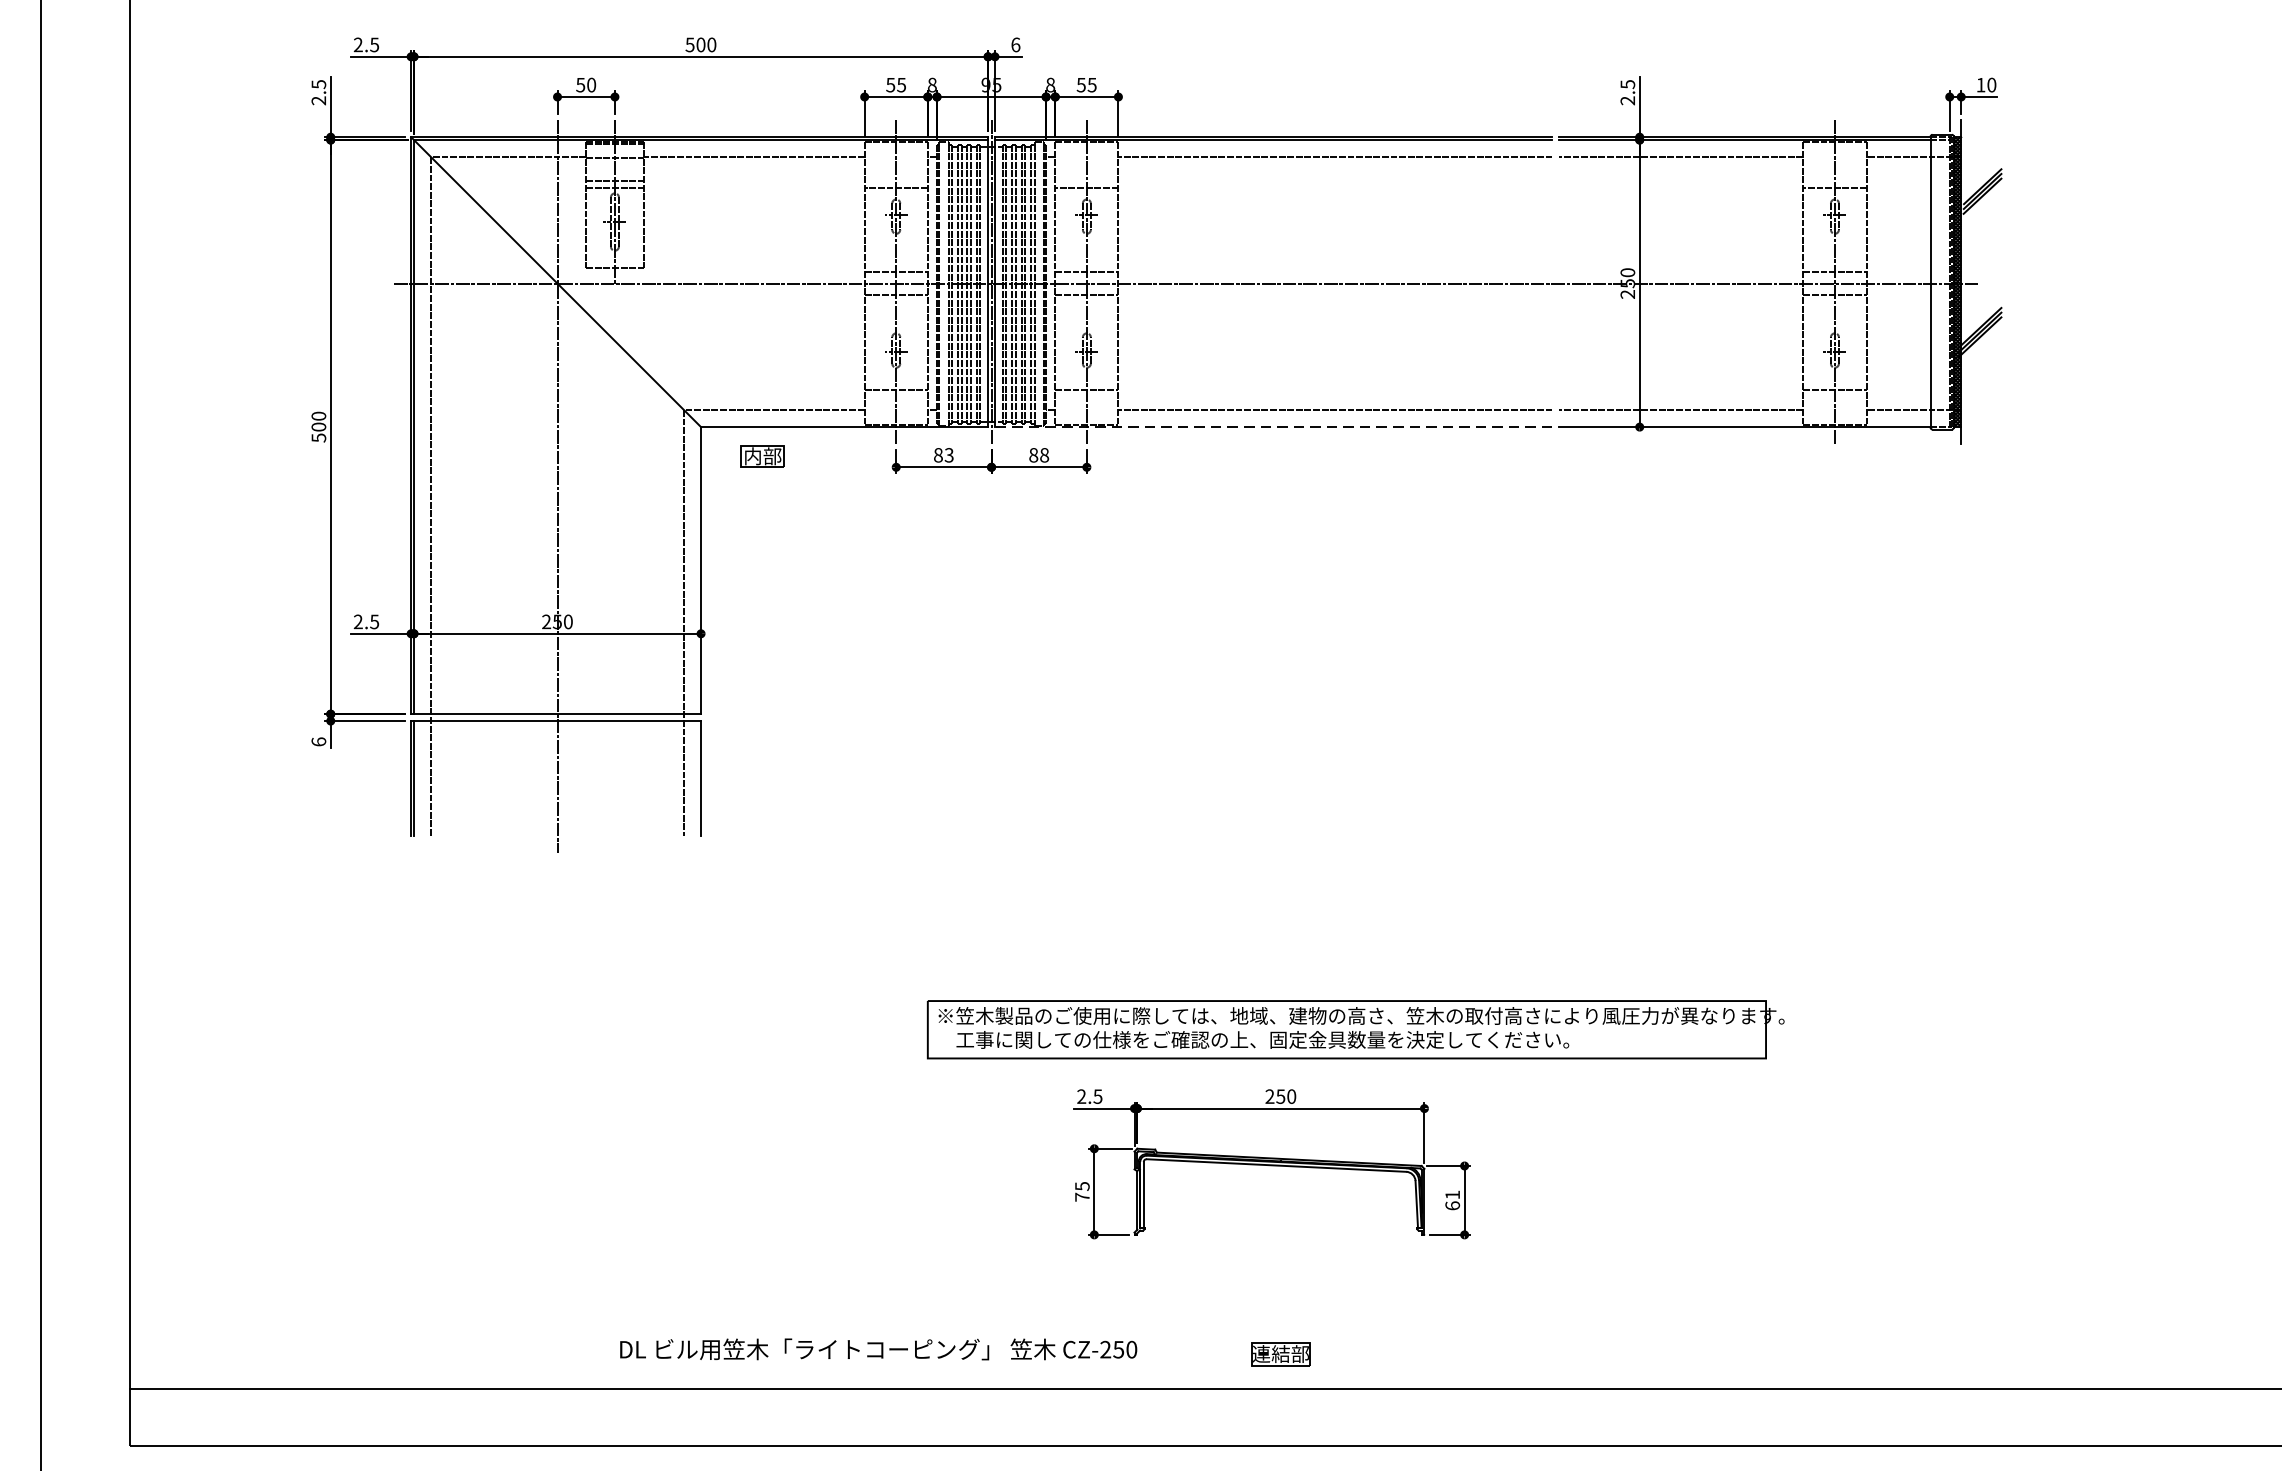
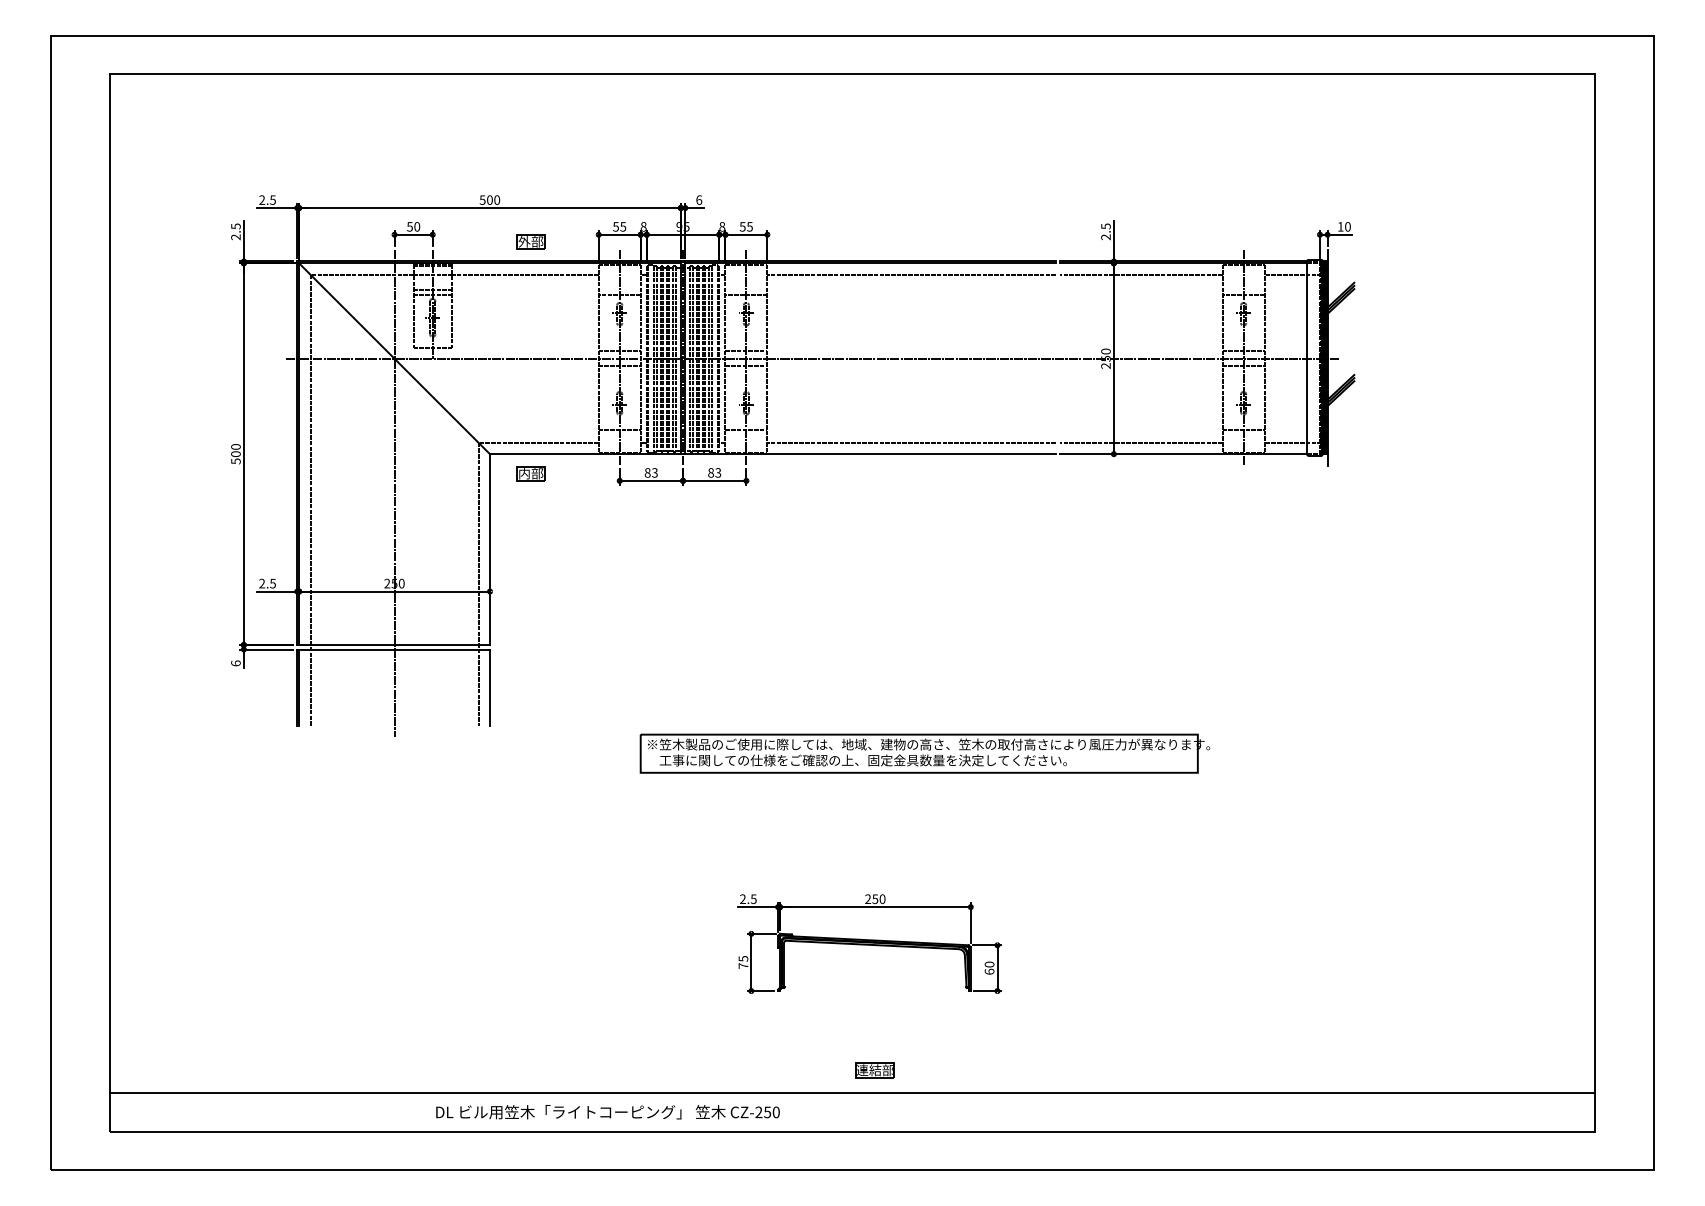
part: (762, 107) -> (530, 241), added
line: (1273, 427) -> (870, 454), dashed -> solid
text: (1044, 454) -> (718, 472), 88 -> 83
part: (1354, 1029) -> (924, 753), moved
text: (1452, 1194) -> (989, 964), 61 -> 60
text: (877, 1349) -> (607, 1112), moved

